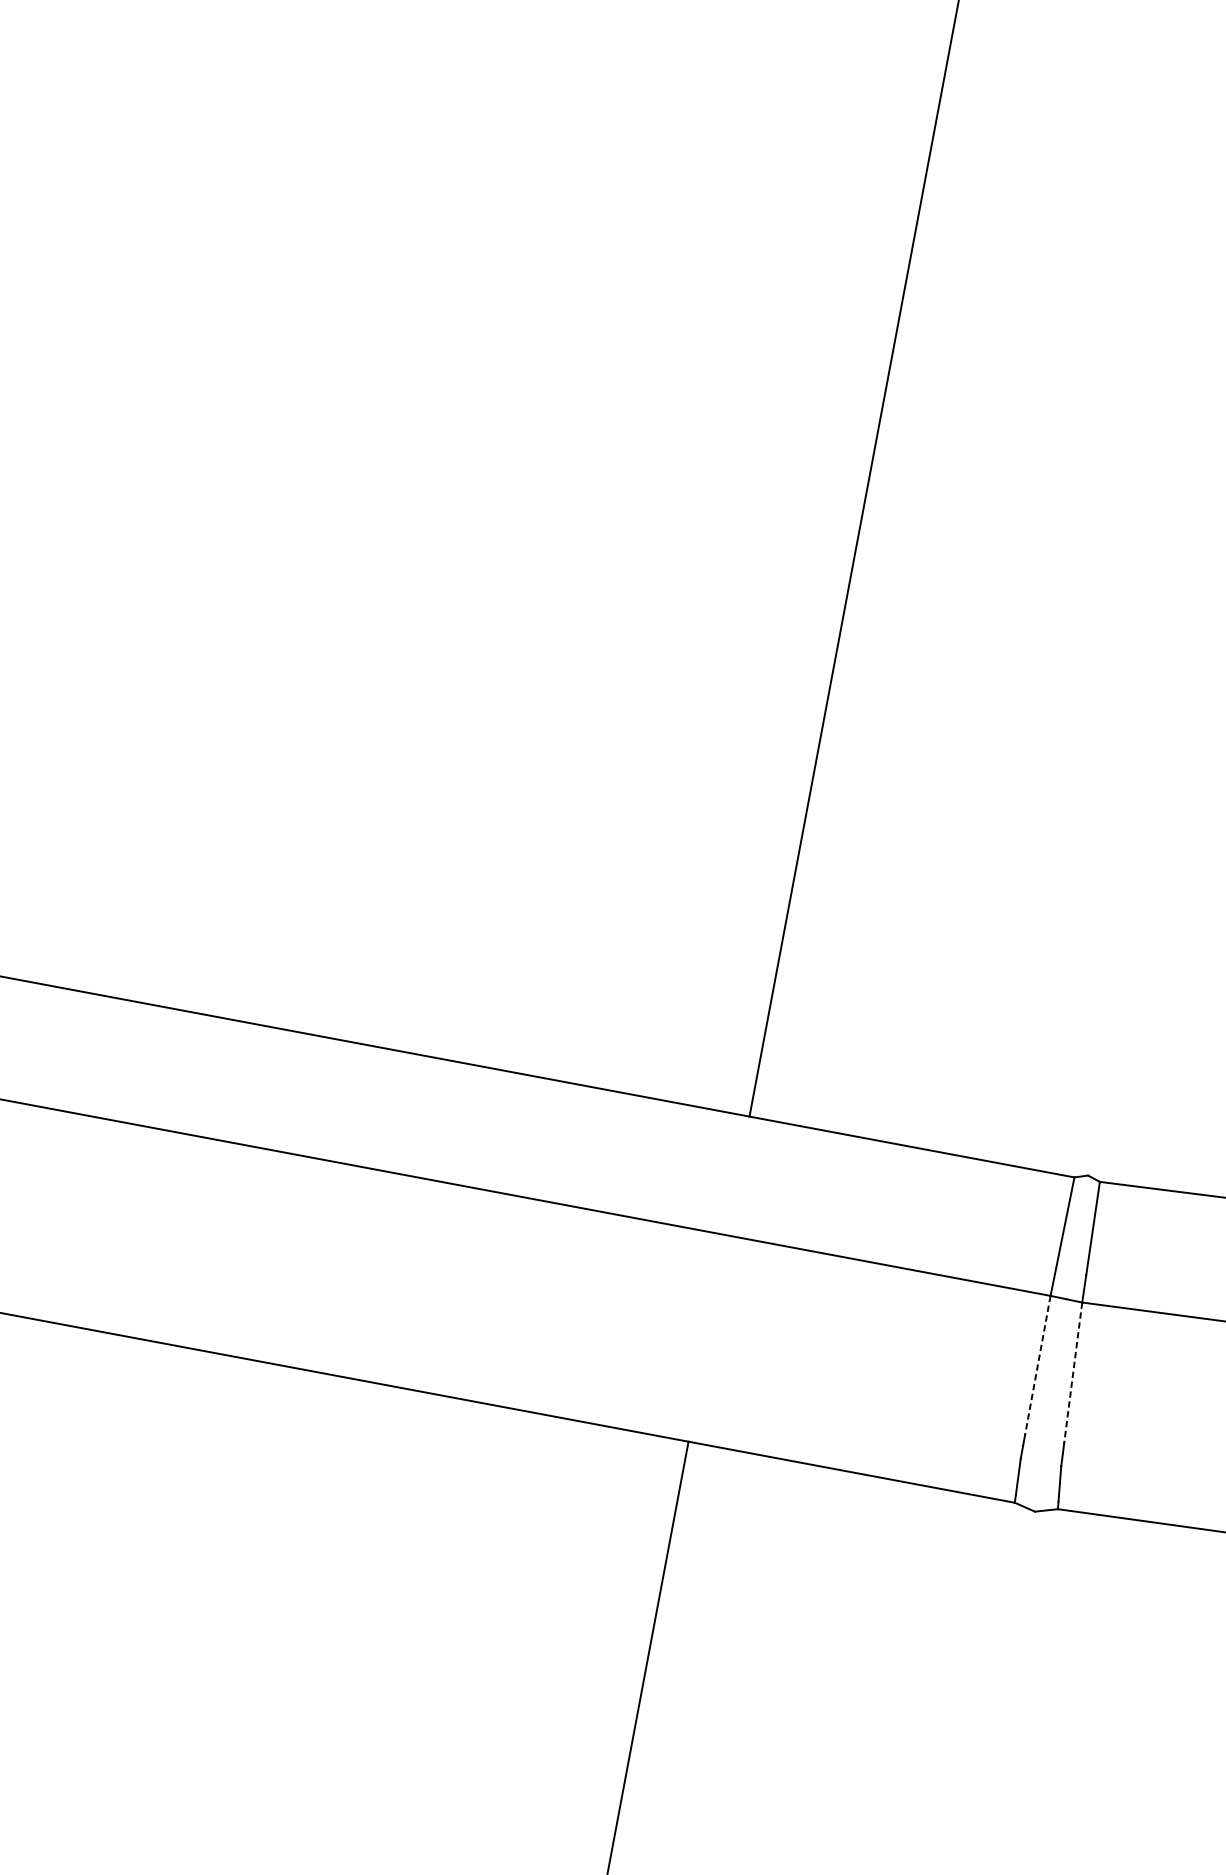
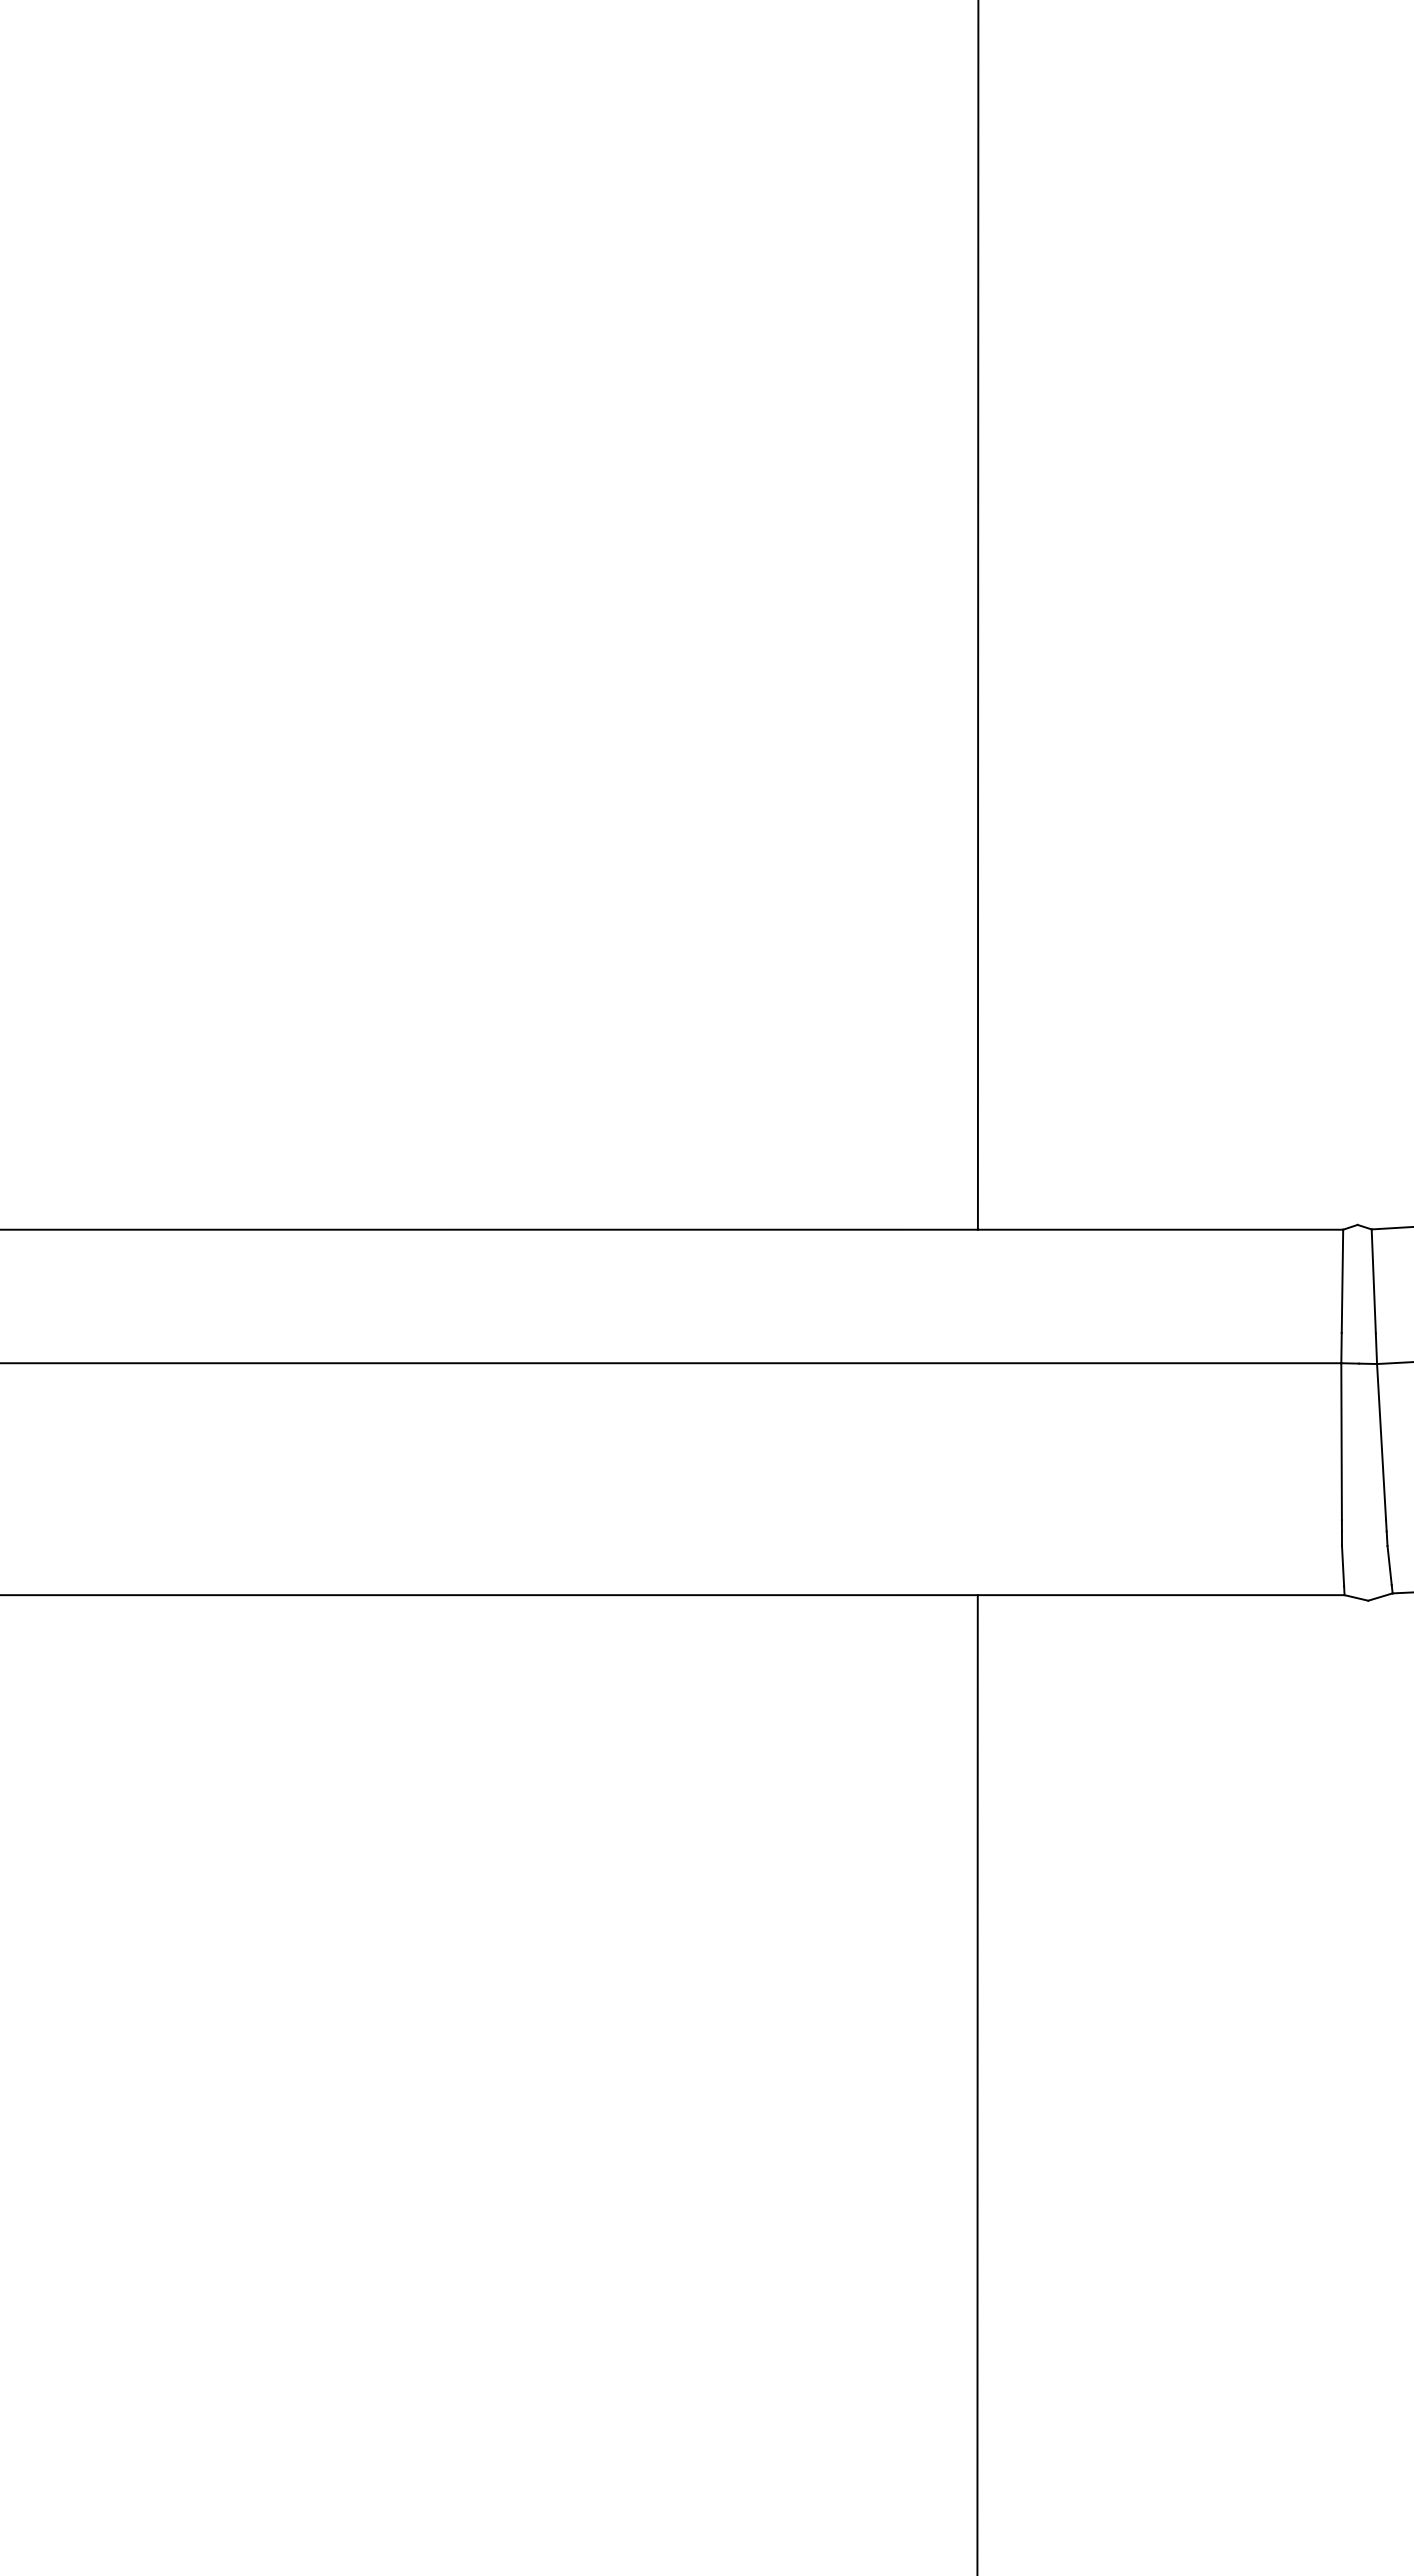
line: (1037, 1366) -> (1341, 1442), dashed -> solid
line: (1073, 1373) -> (1381, 1442), dashed -> solid

